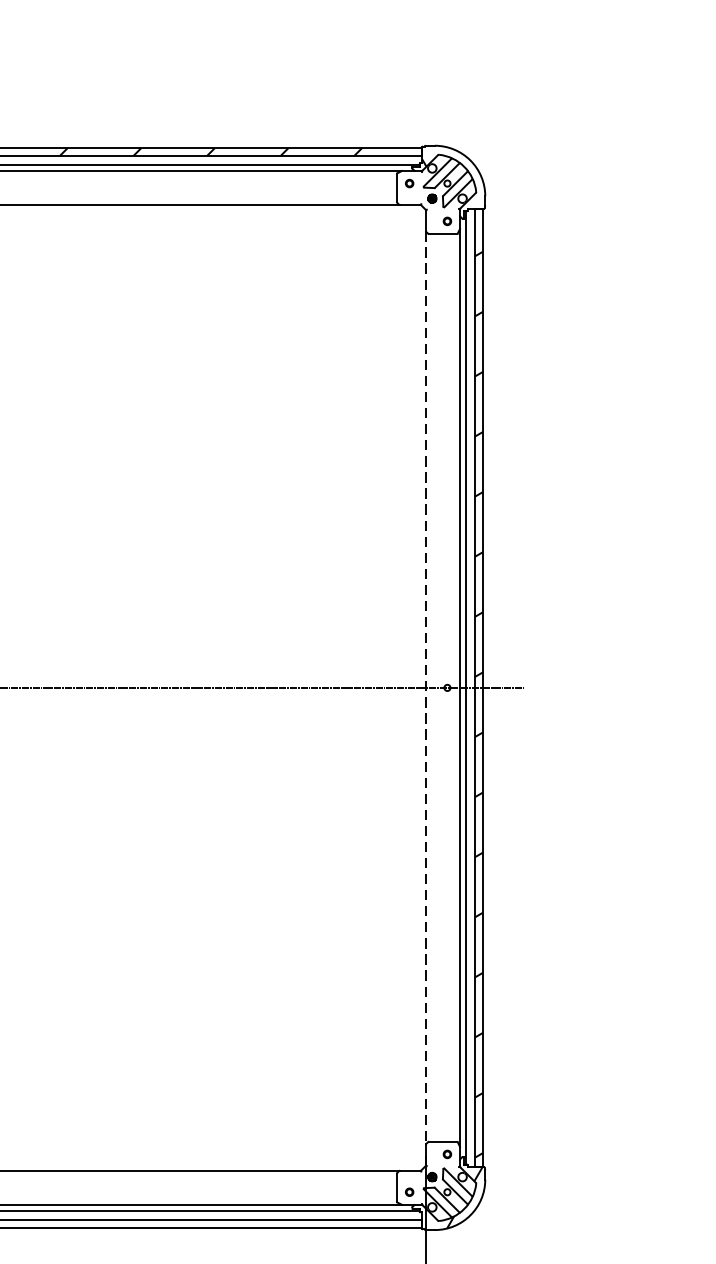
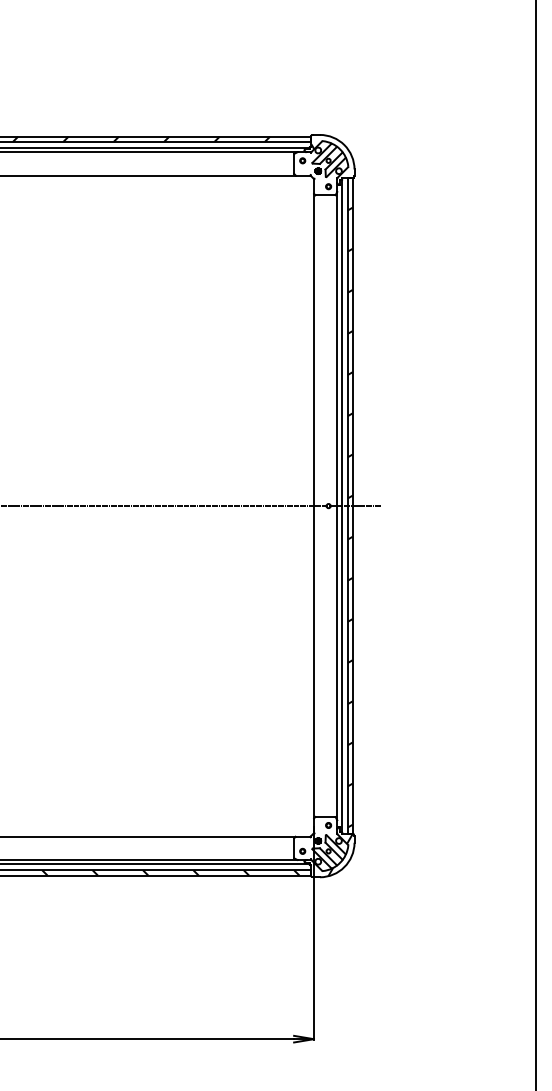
line: (425, 688) -> (313, 506), dashed -> solid
hatch: (216, 1223) -> (170, 872), added

